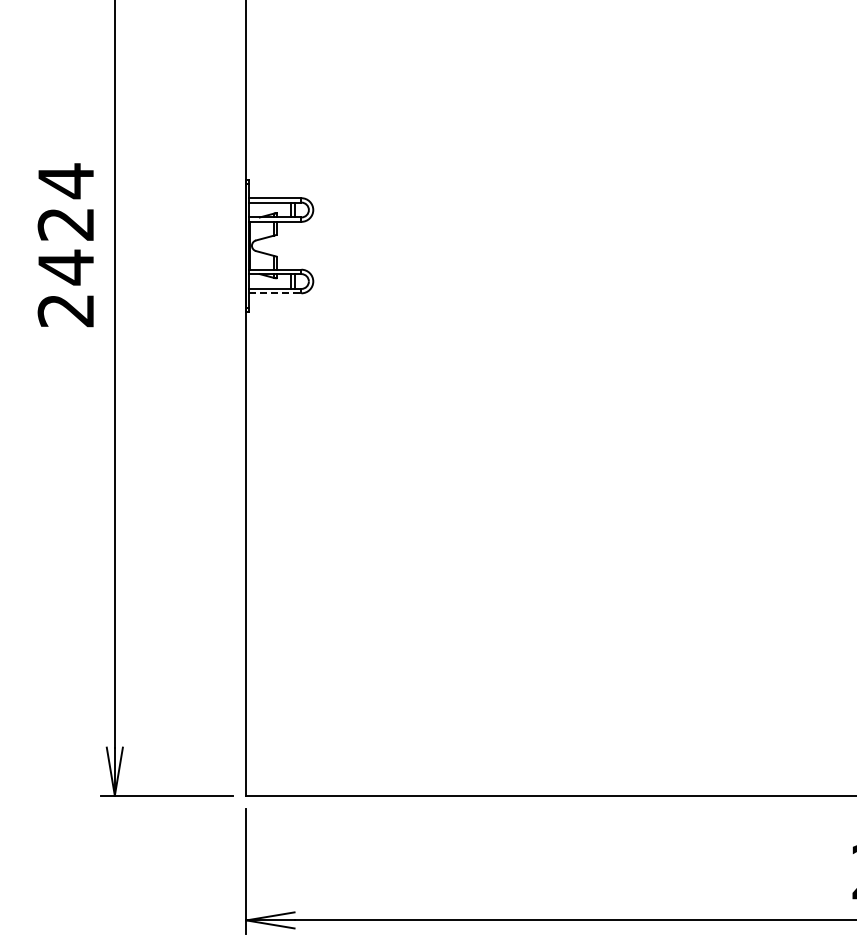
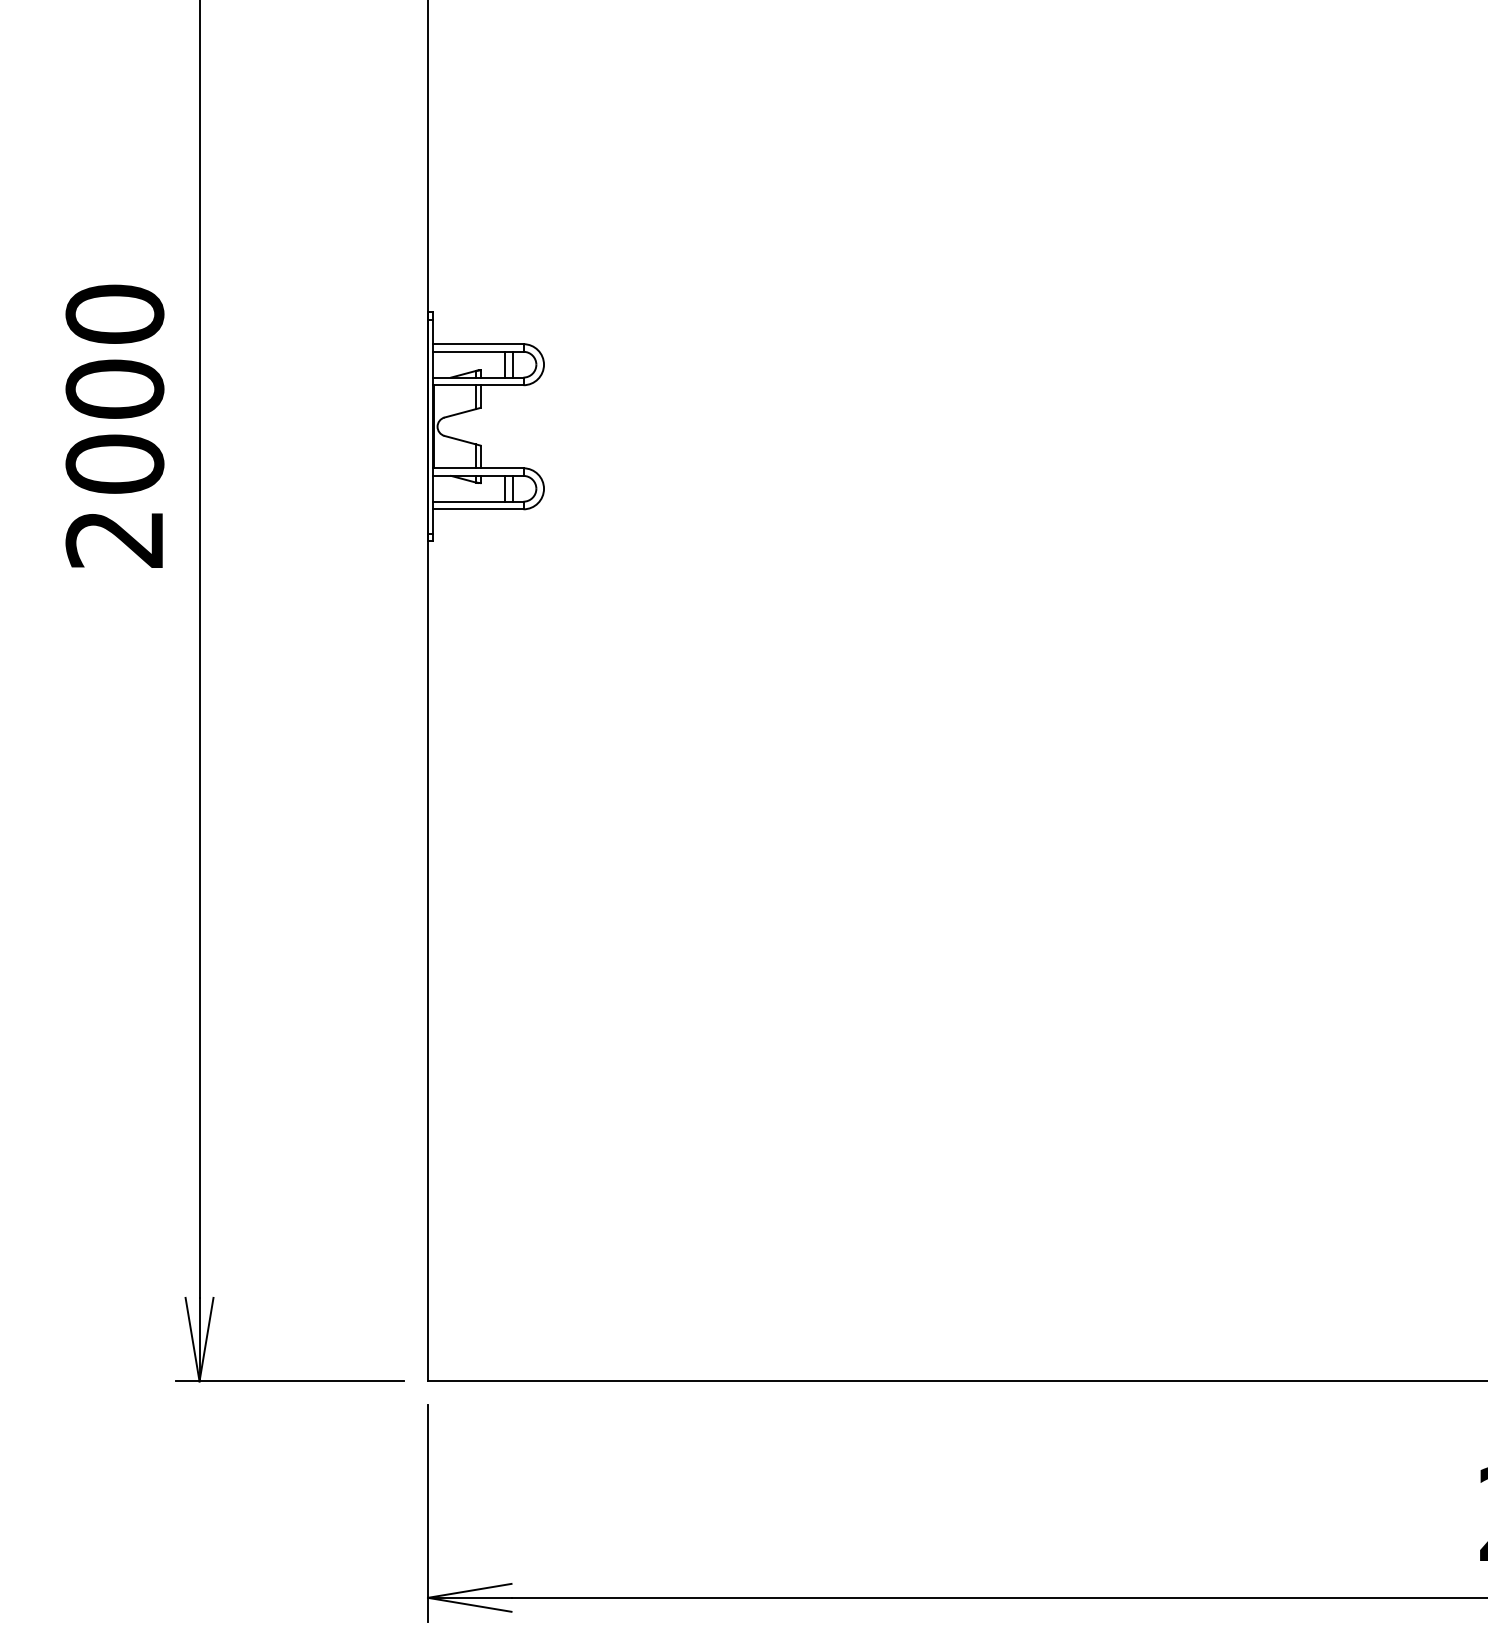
text: (65, 224) -> (113, 389), 2424 -> 2000
line: (275, 293) -> (478, 509), dashed -> solid

